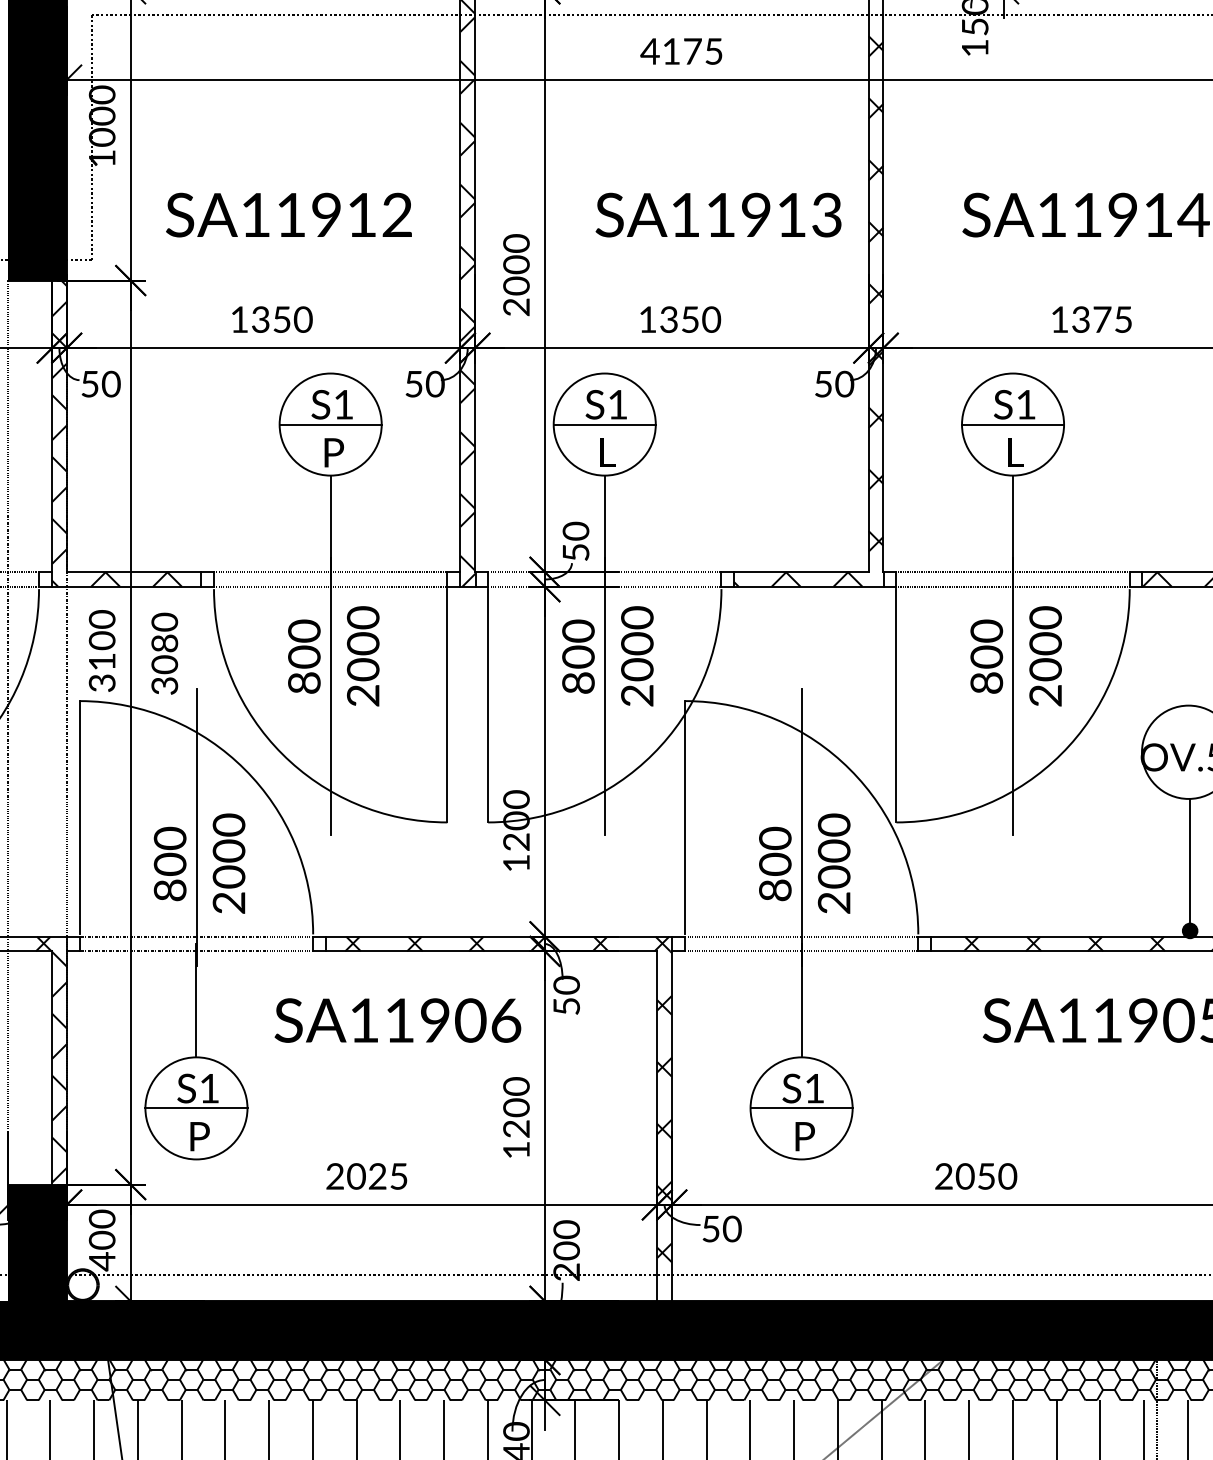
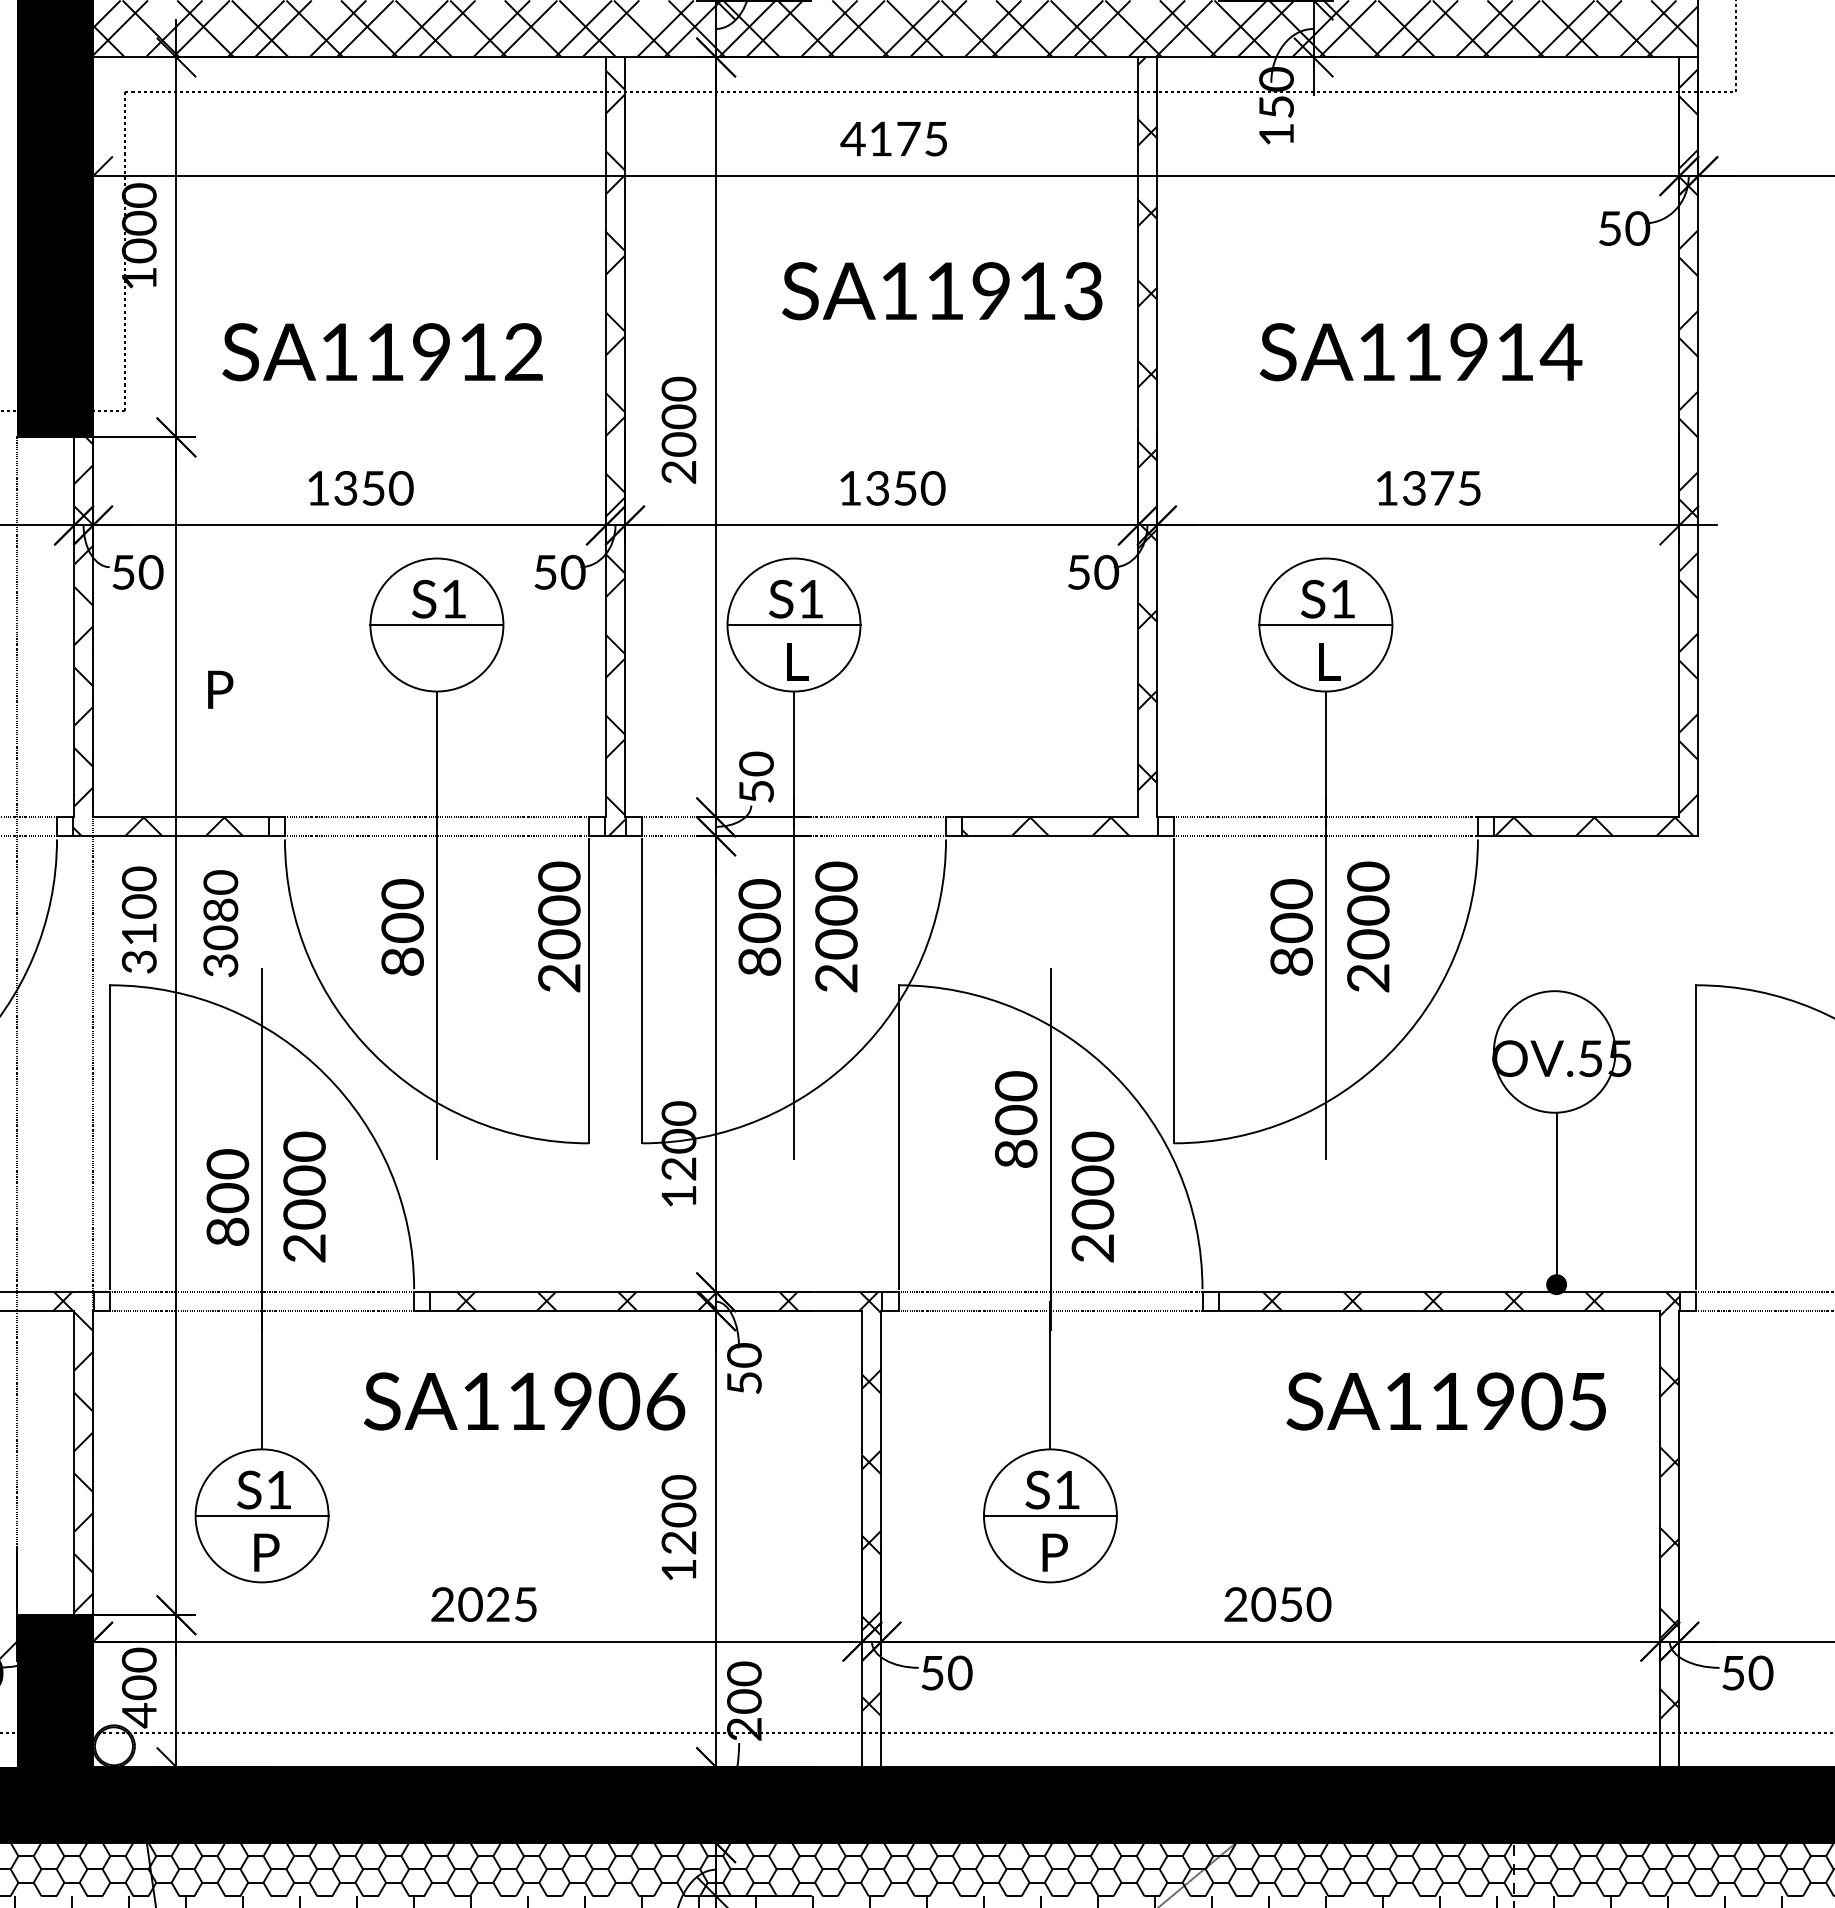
text: (718, 215) -> (942, 291), moved
text: (334, 452) -> (220, 689), moved
text: (363, 655) -> (559, 926), moved
text: (775, 863) -> (1016, 1119), moved

